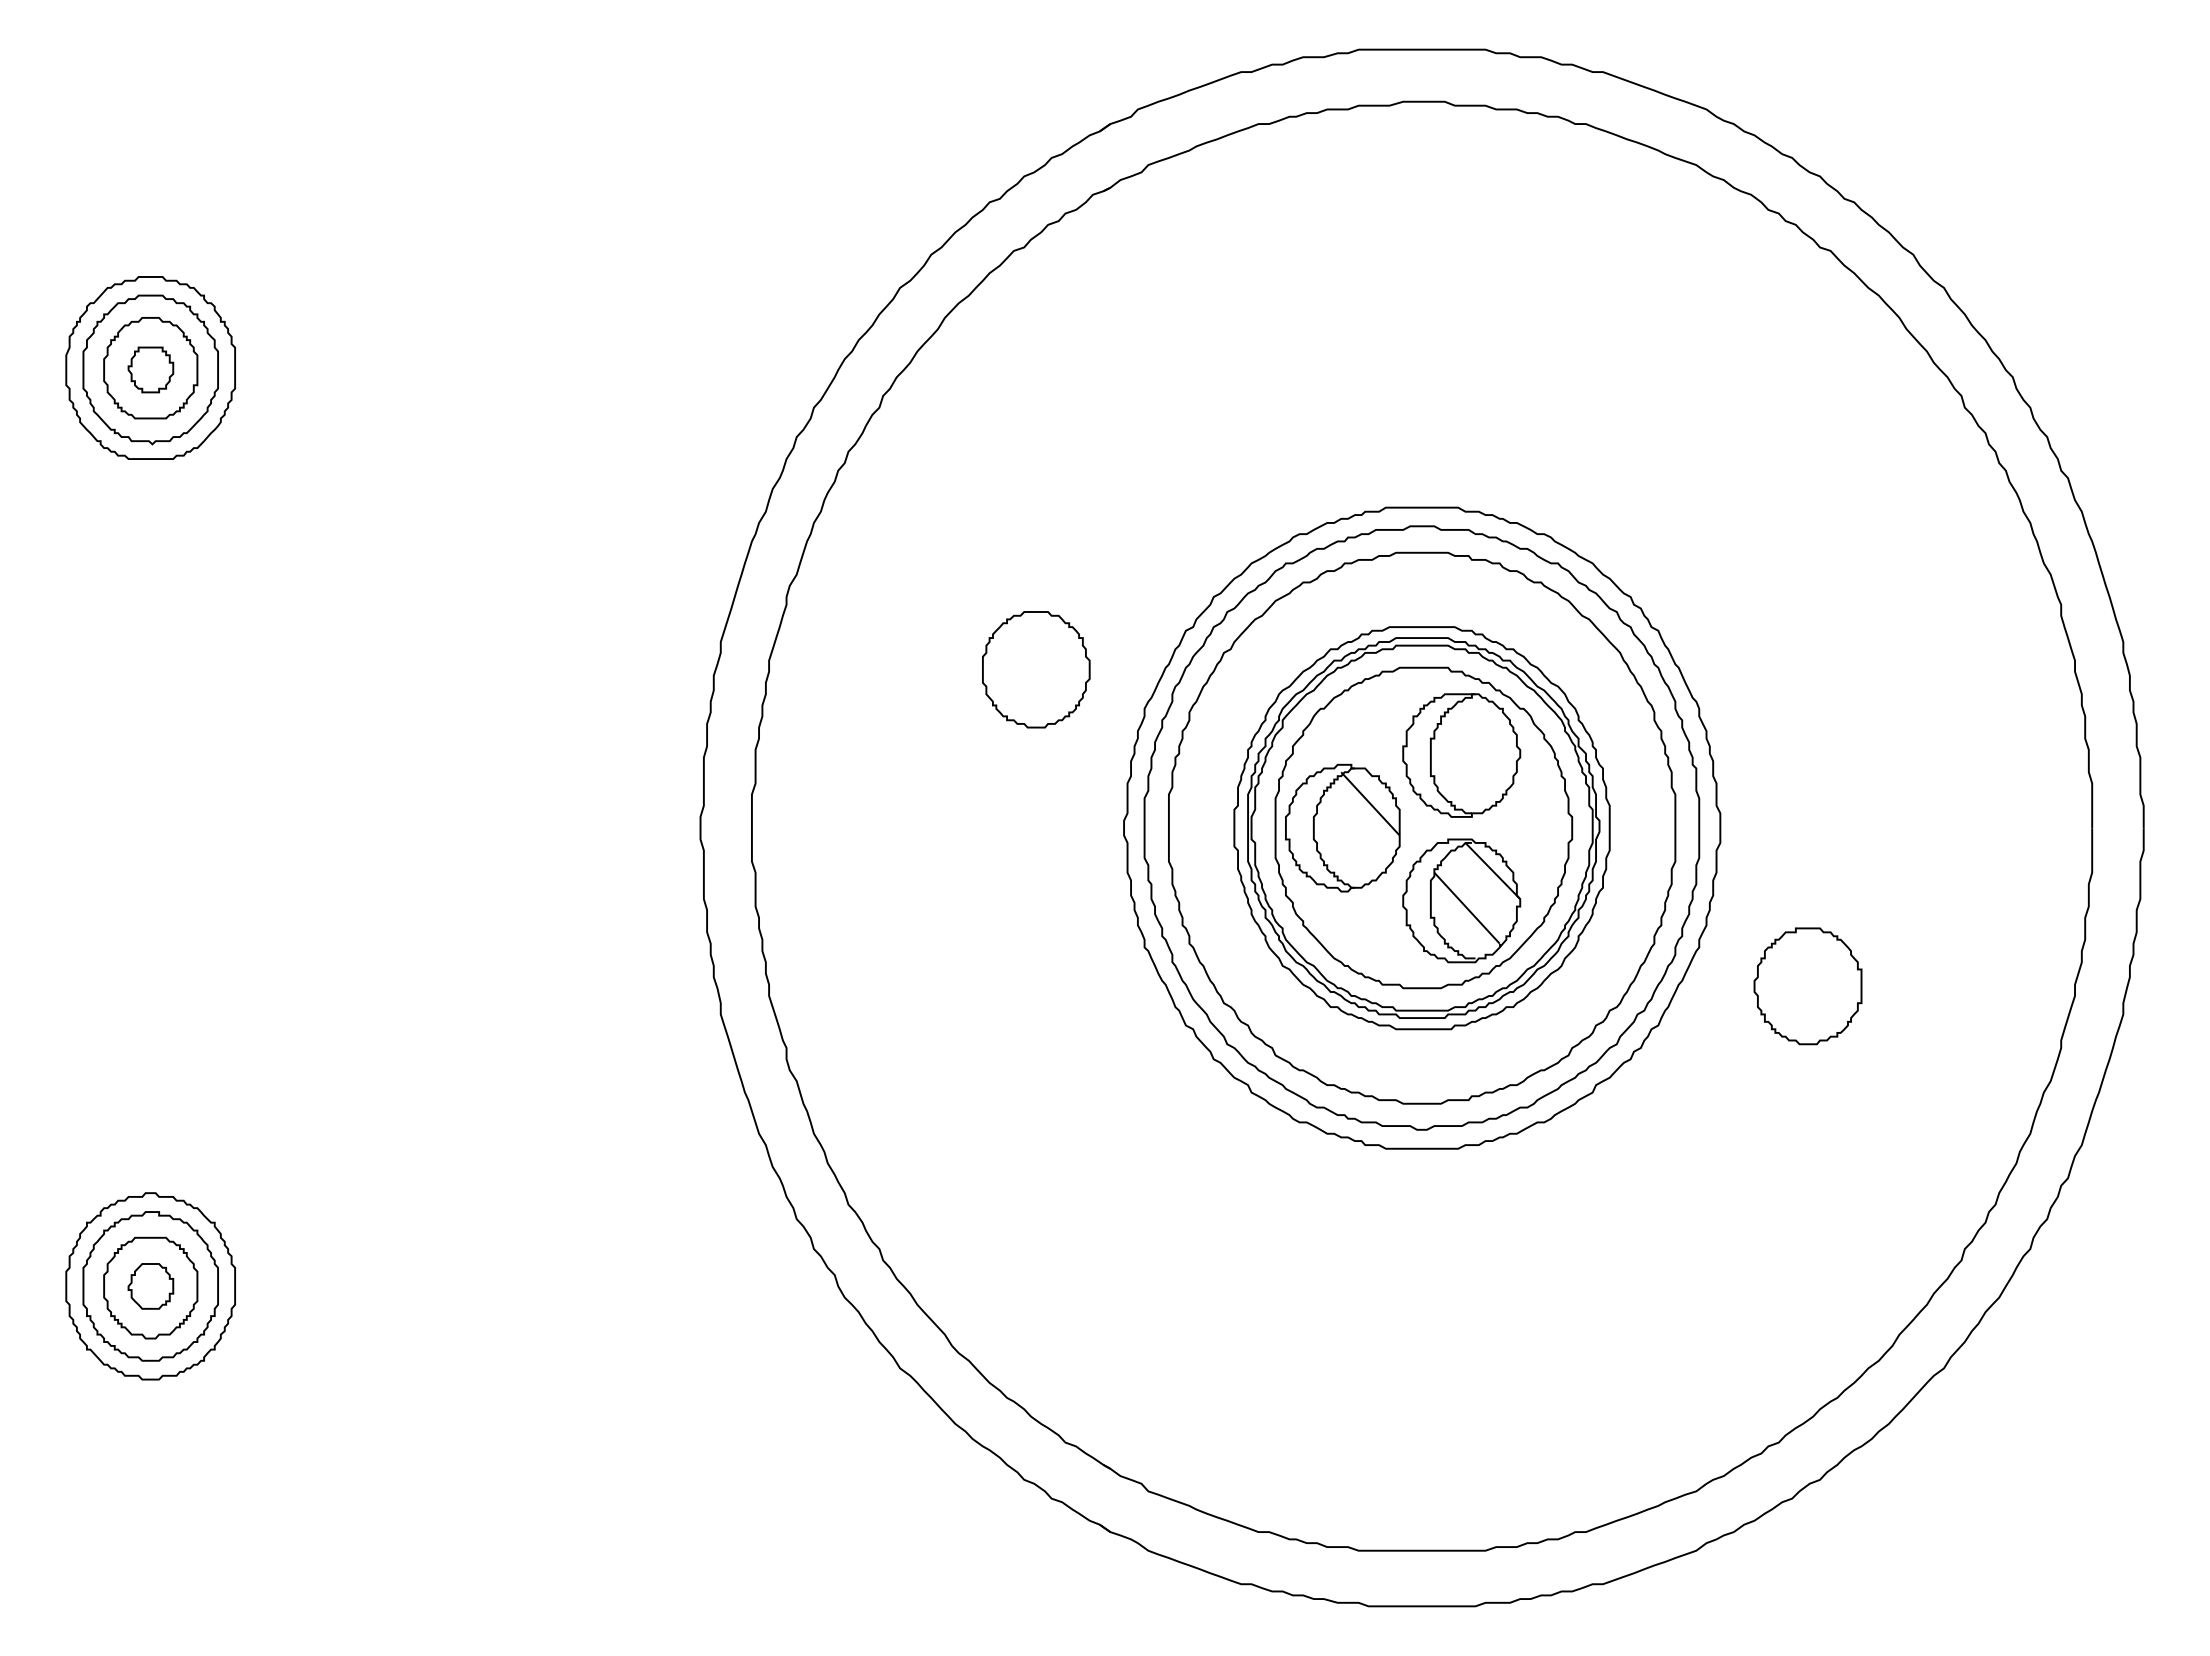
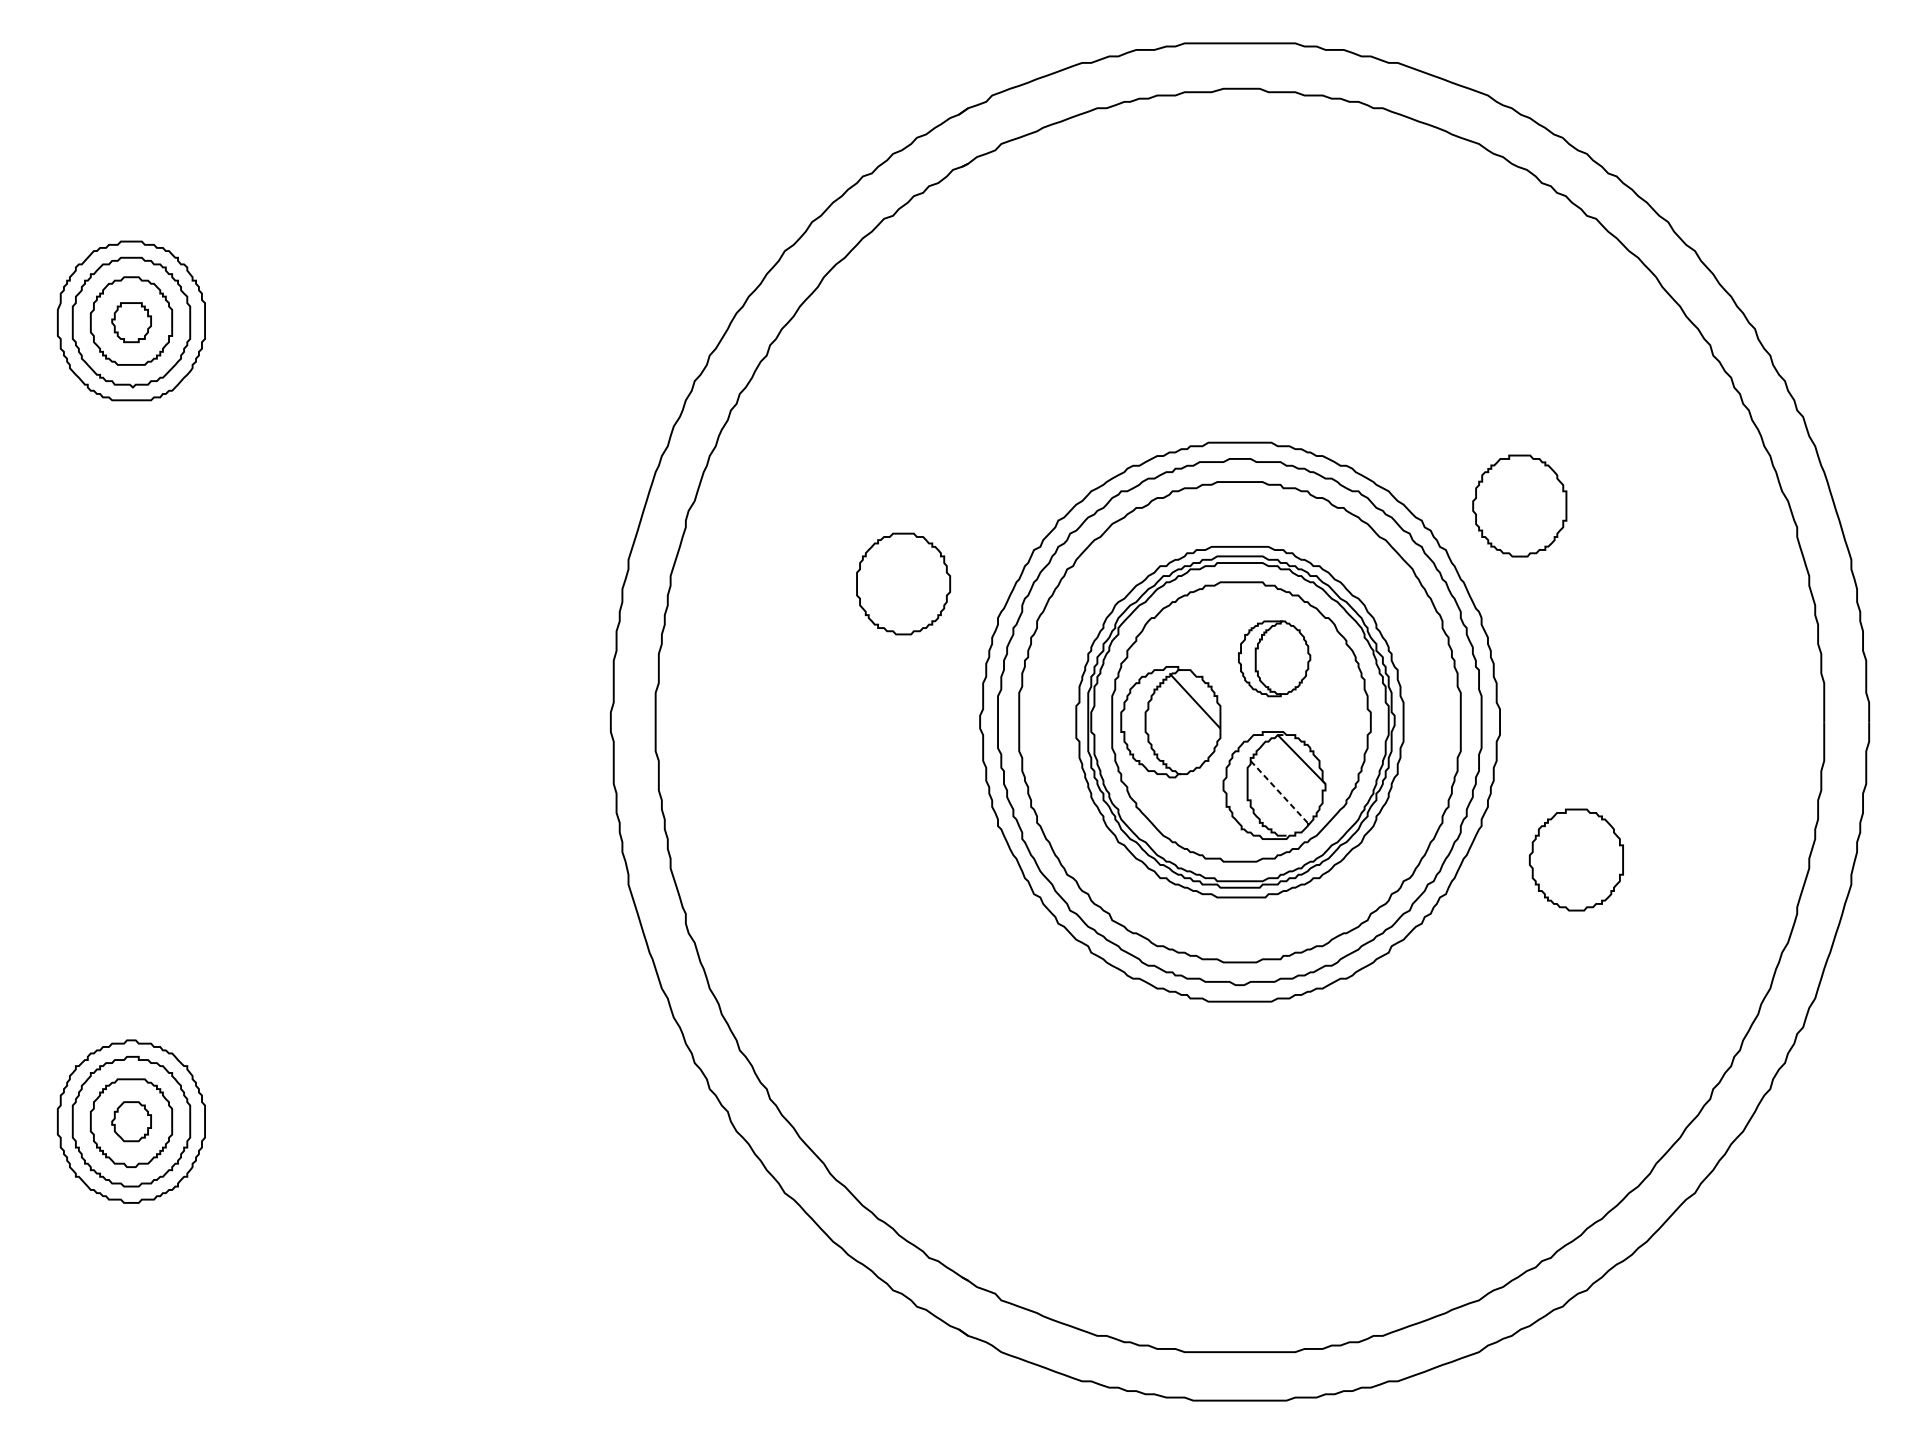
part: (1742, 580) -> (1519, 506), added
part: (1461, 755) -> (1274, 658), size x0.7
line: (1467, 908) -> (1279, 792), solid -> dashed

